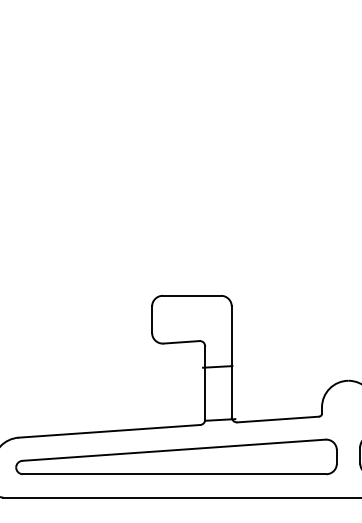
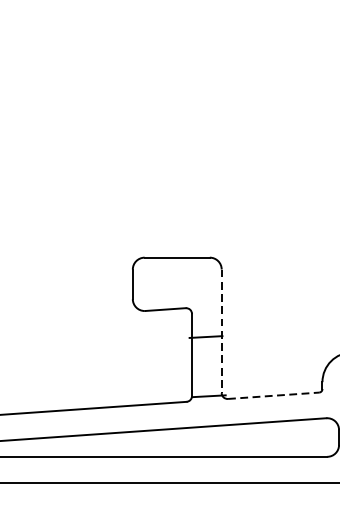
line: (231, 362) -> (221, 332), solid -> dashed
line: (278, 419) -> (273, 395), solid -> dashed

